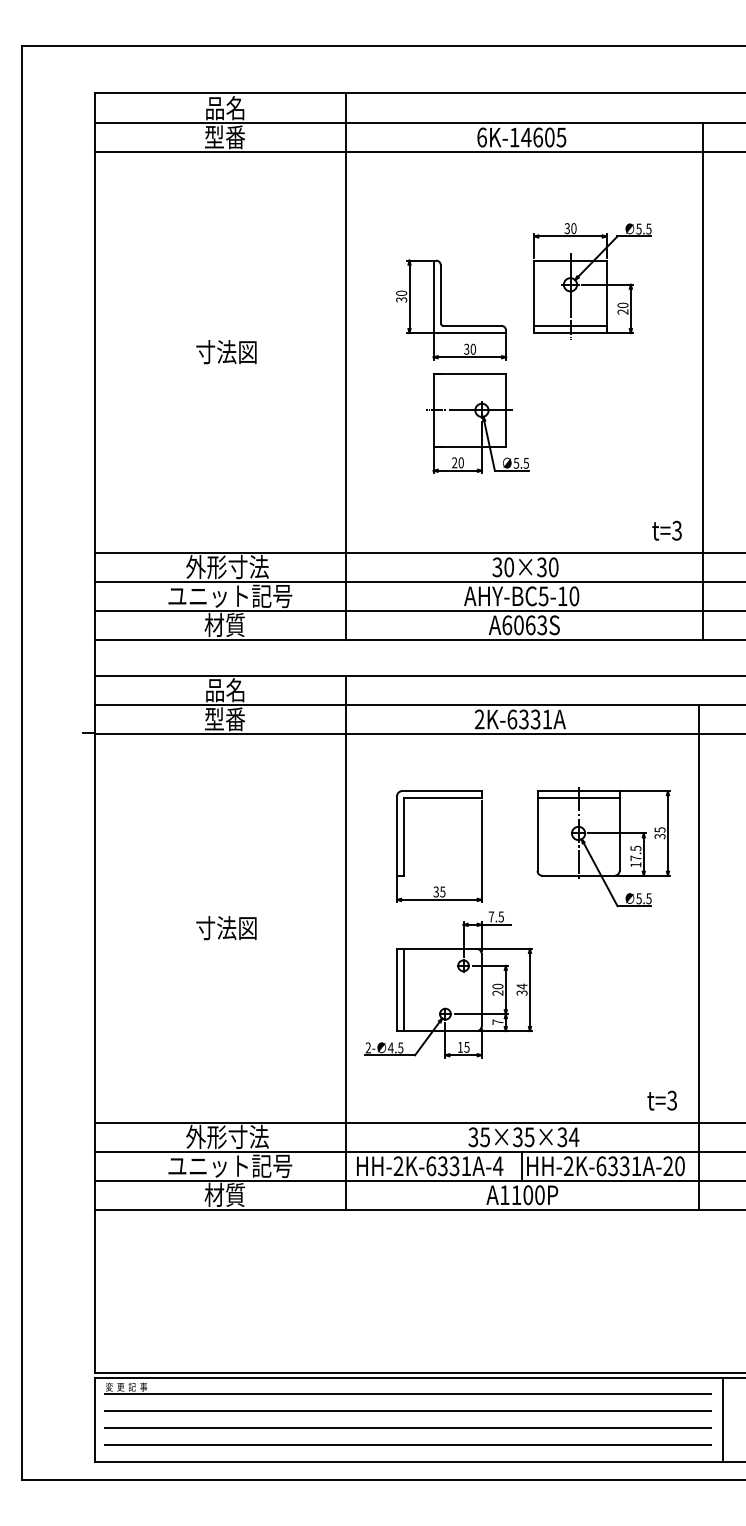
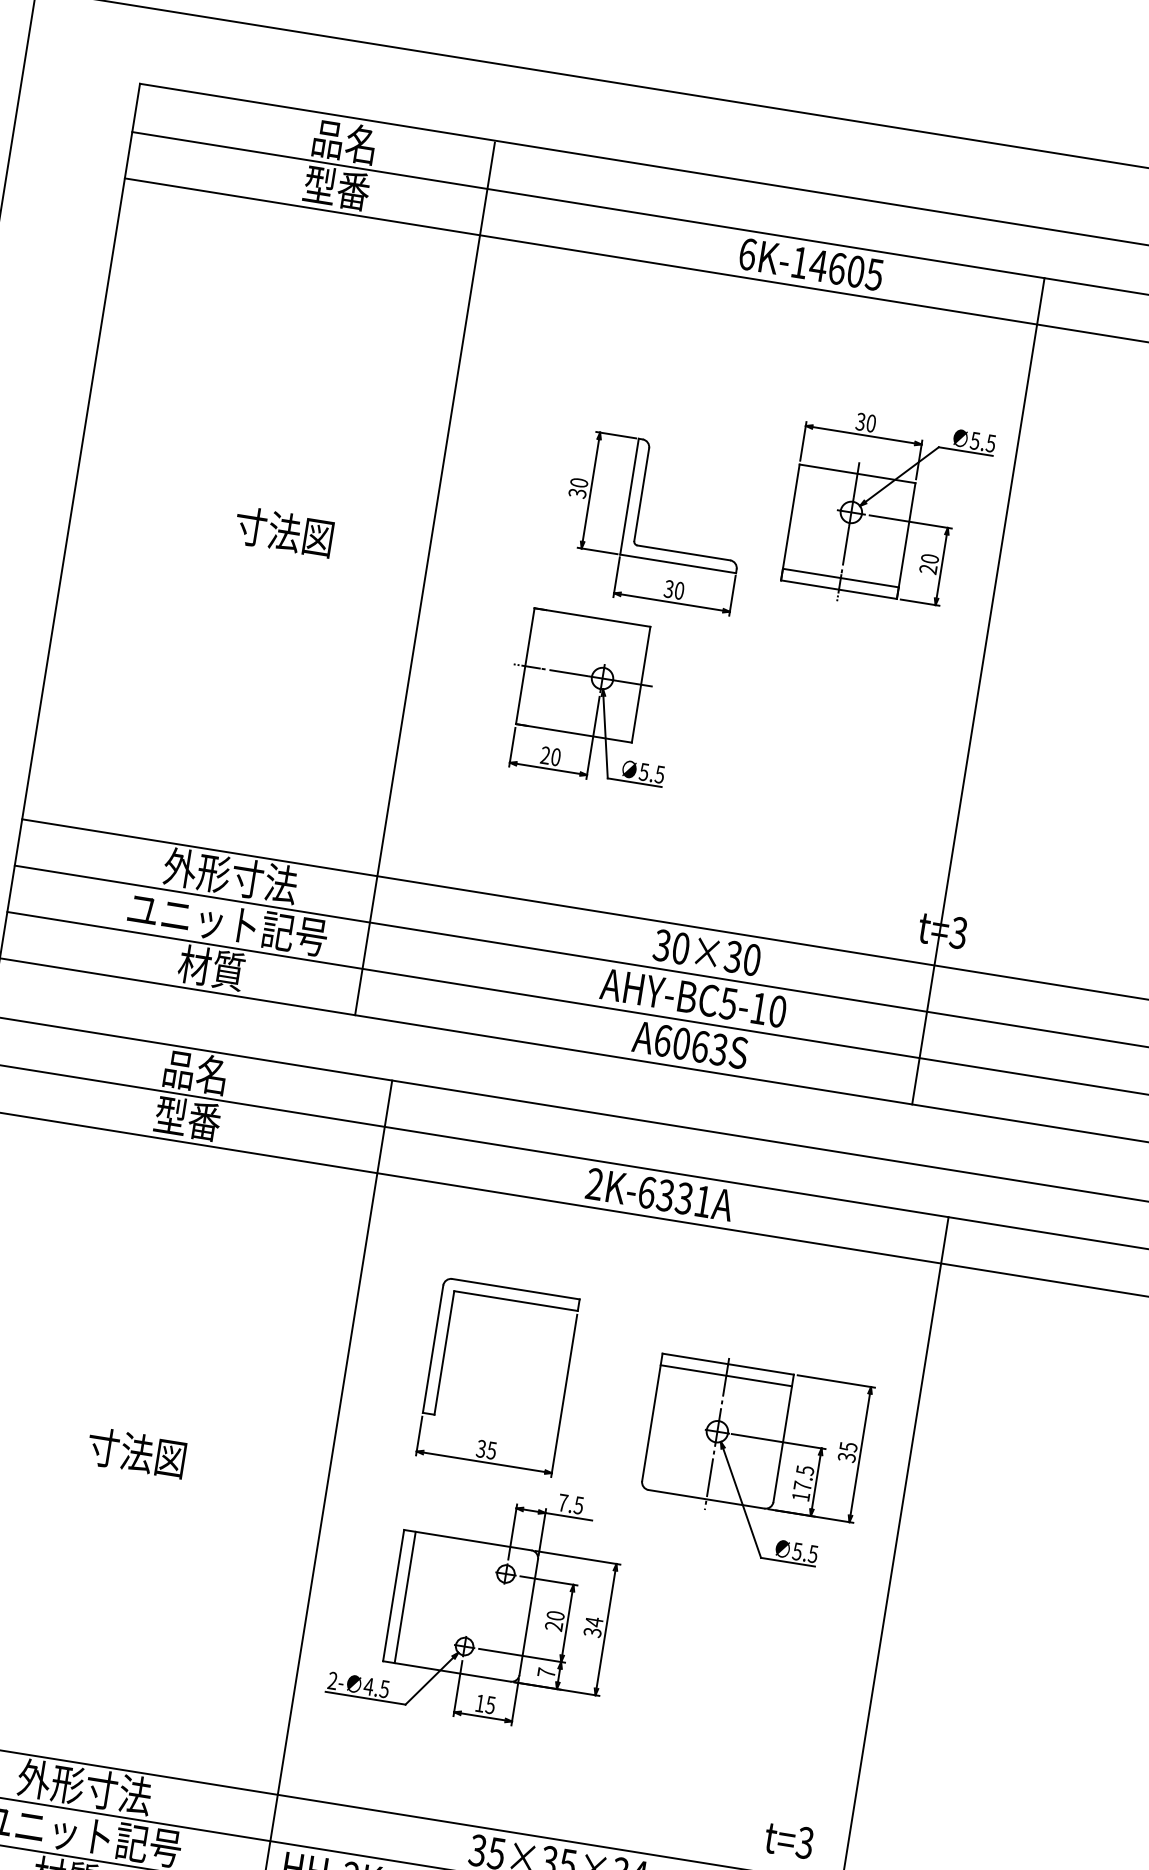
line: (345, 366) -> (424, 578), moved
line: (703, 381) -> (978, 691), moved
part: (477, 423) -> (592, 698), moved
part: (603, 847) -> (753, 1460), moved

